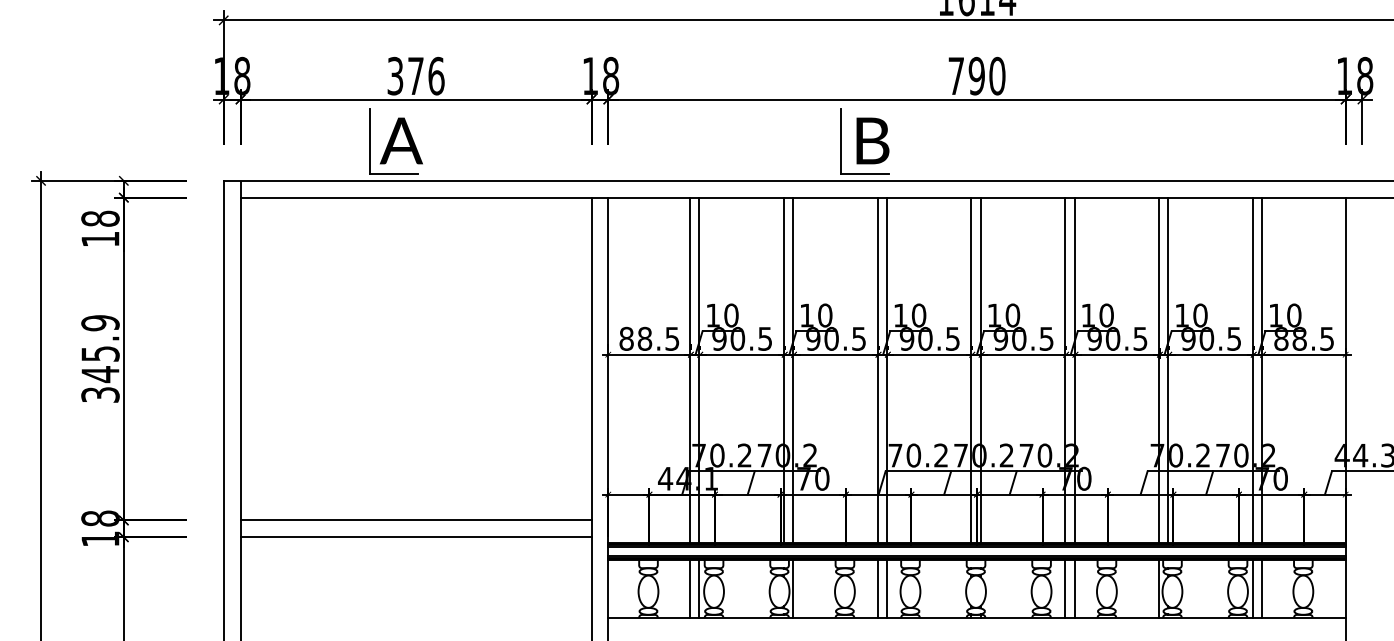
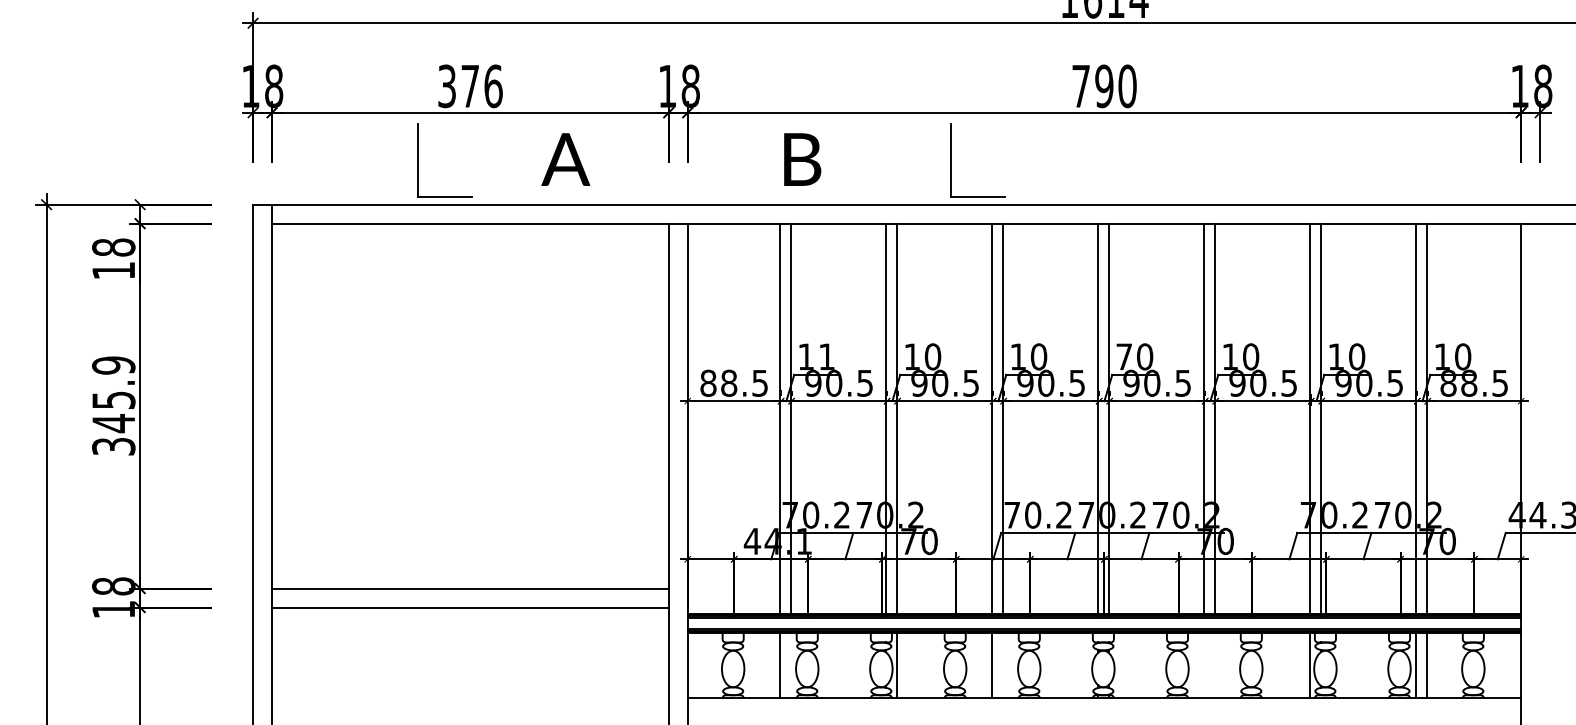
text: (401, 140) -> (565, 159), moved
text: (872, 140) -> (802, 159), moved
text: (731, 315) -> (826, 356), 10 -> 11
text: (994, 315) -> (1124, 356), 10 -> 70
line: (699, 588) -> (790, 665), removed
line: (886, 588) -> (1002, 665), removed
line: (1065, 588) -> (1204, 665), removed
line: (1074, 588) -> (1214, 665), removed

